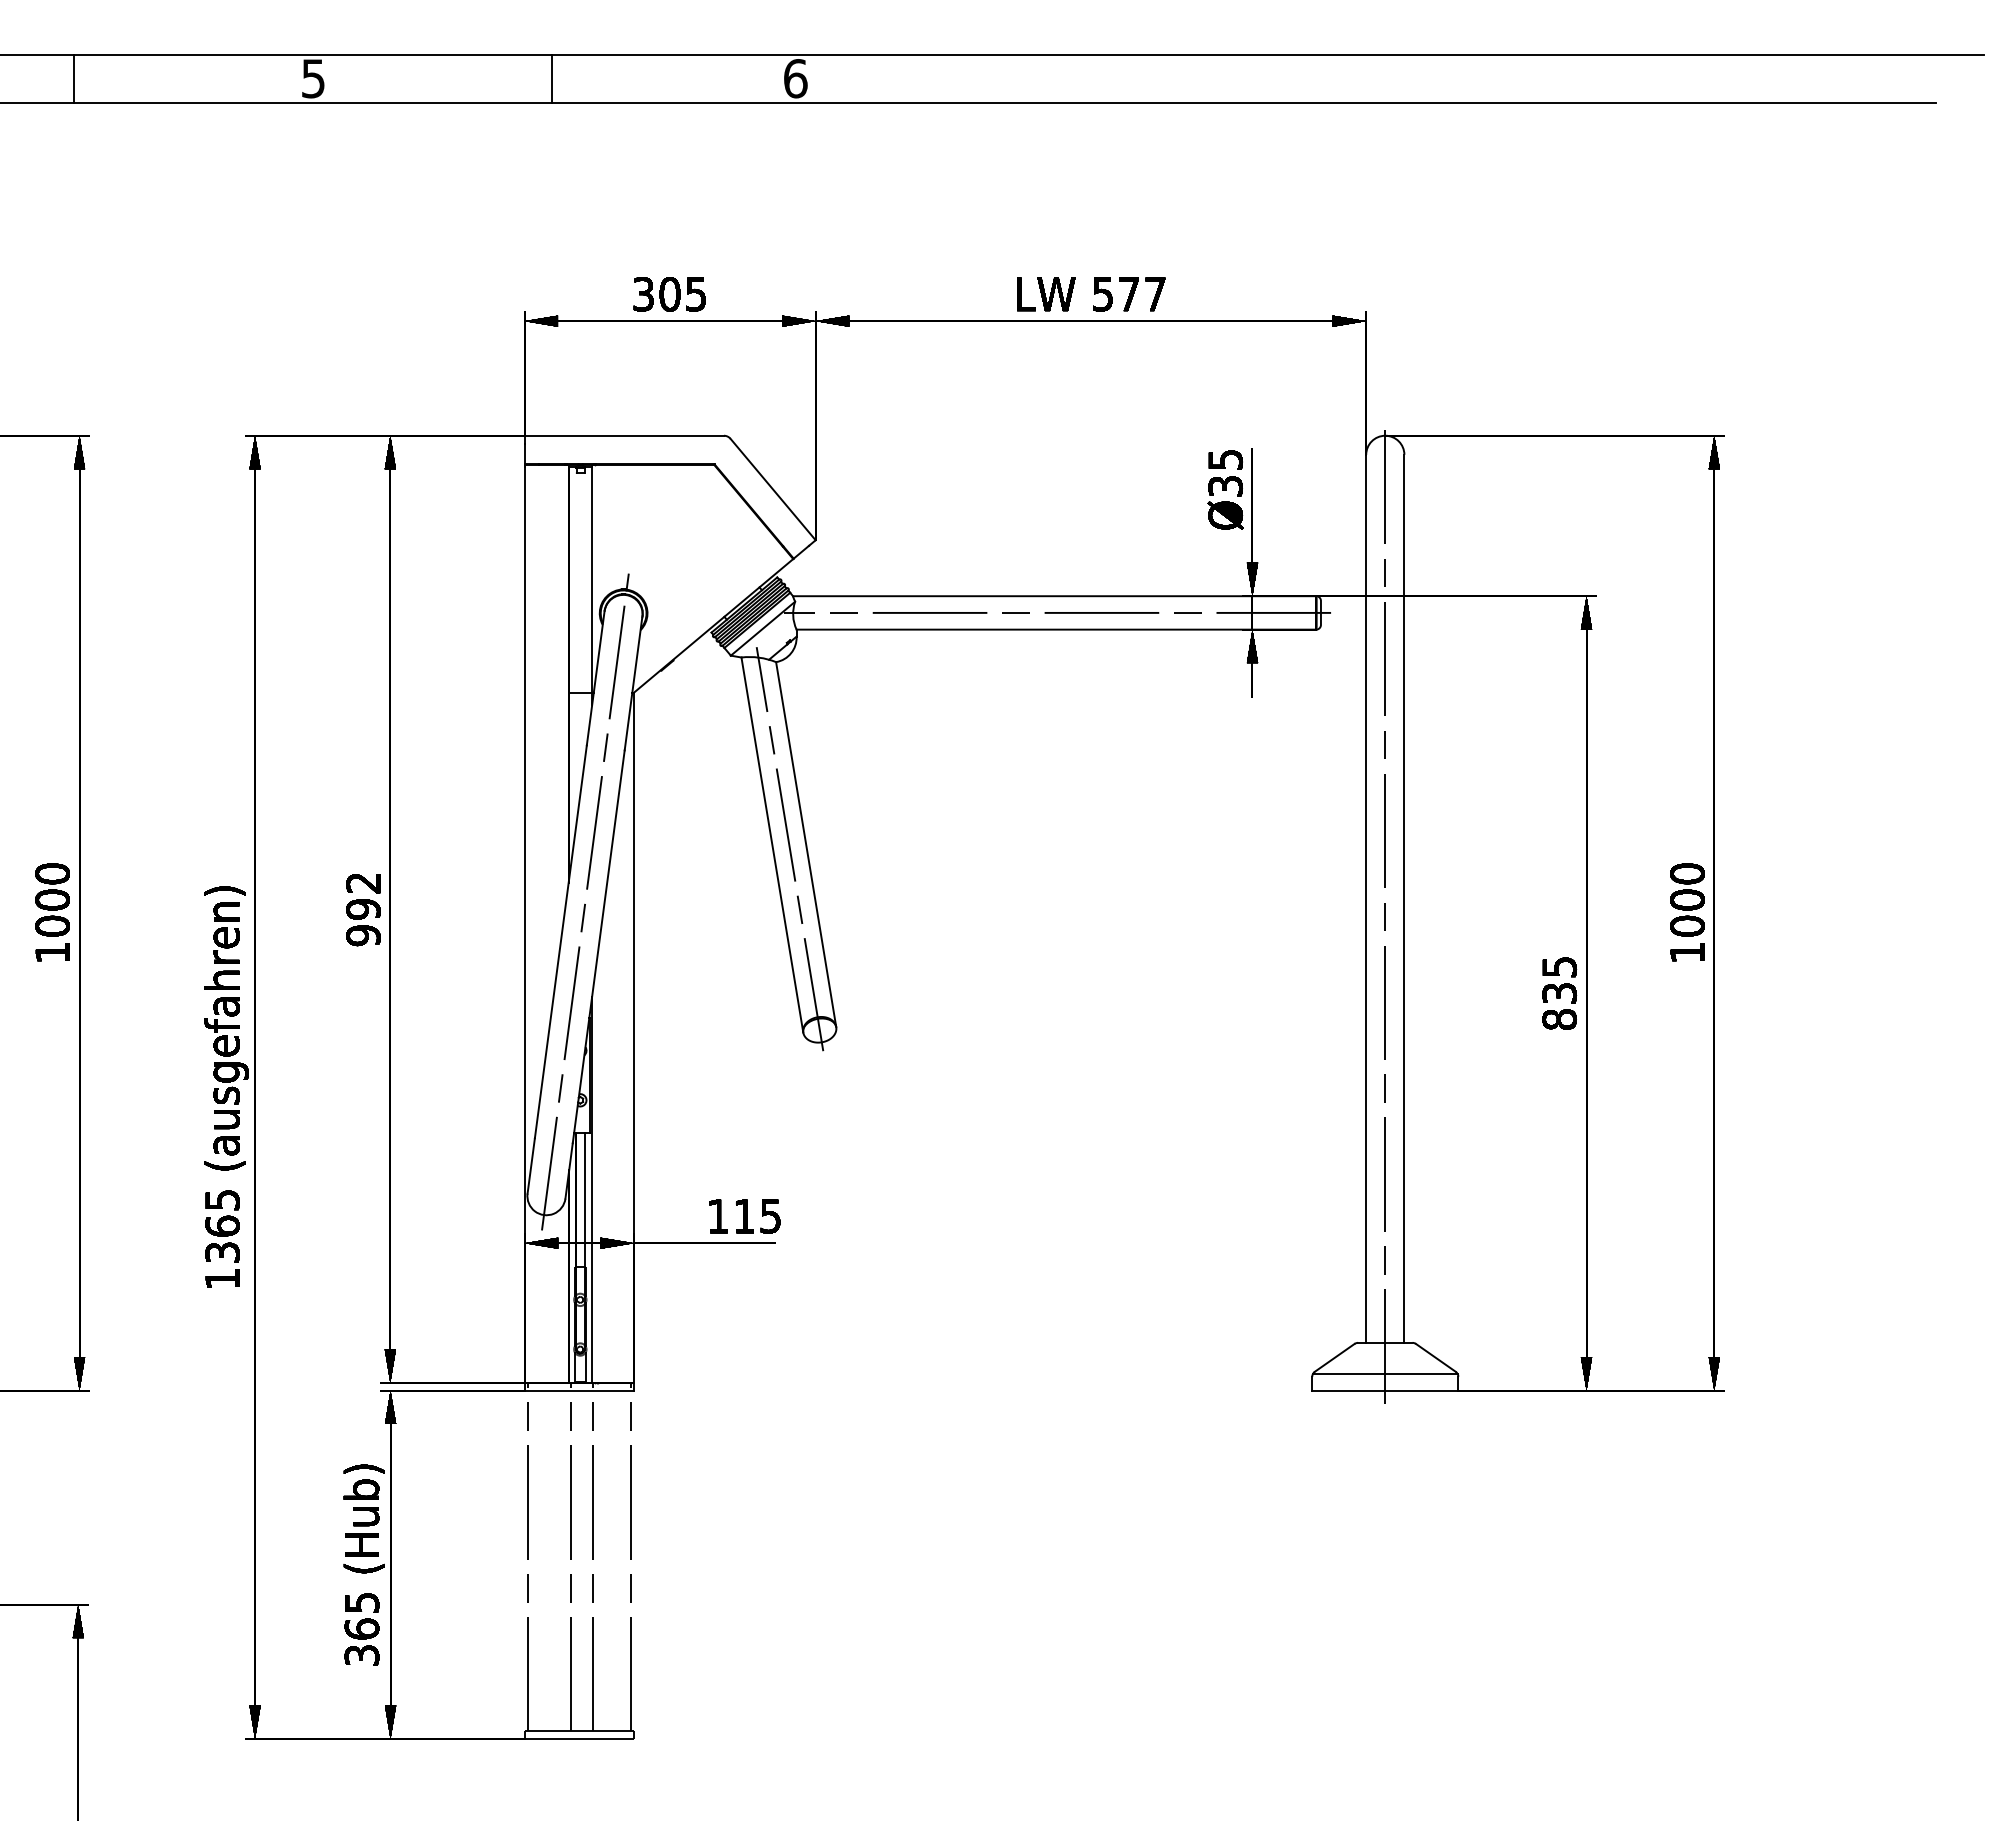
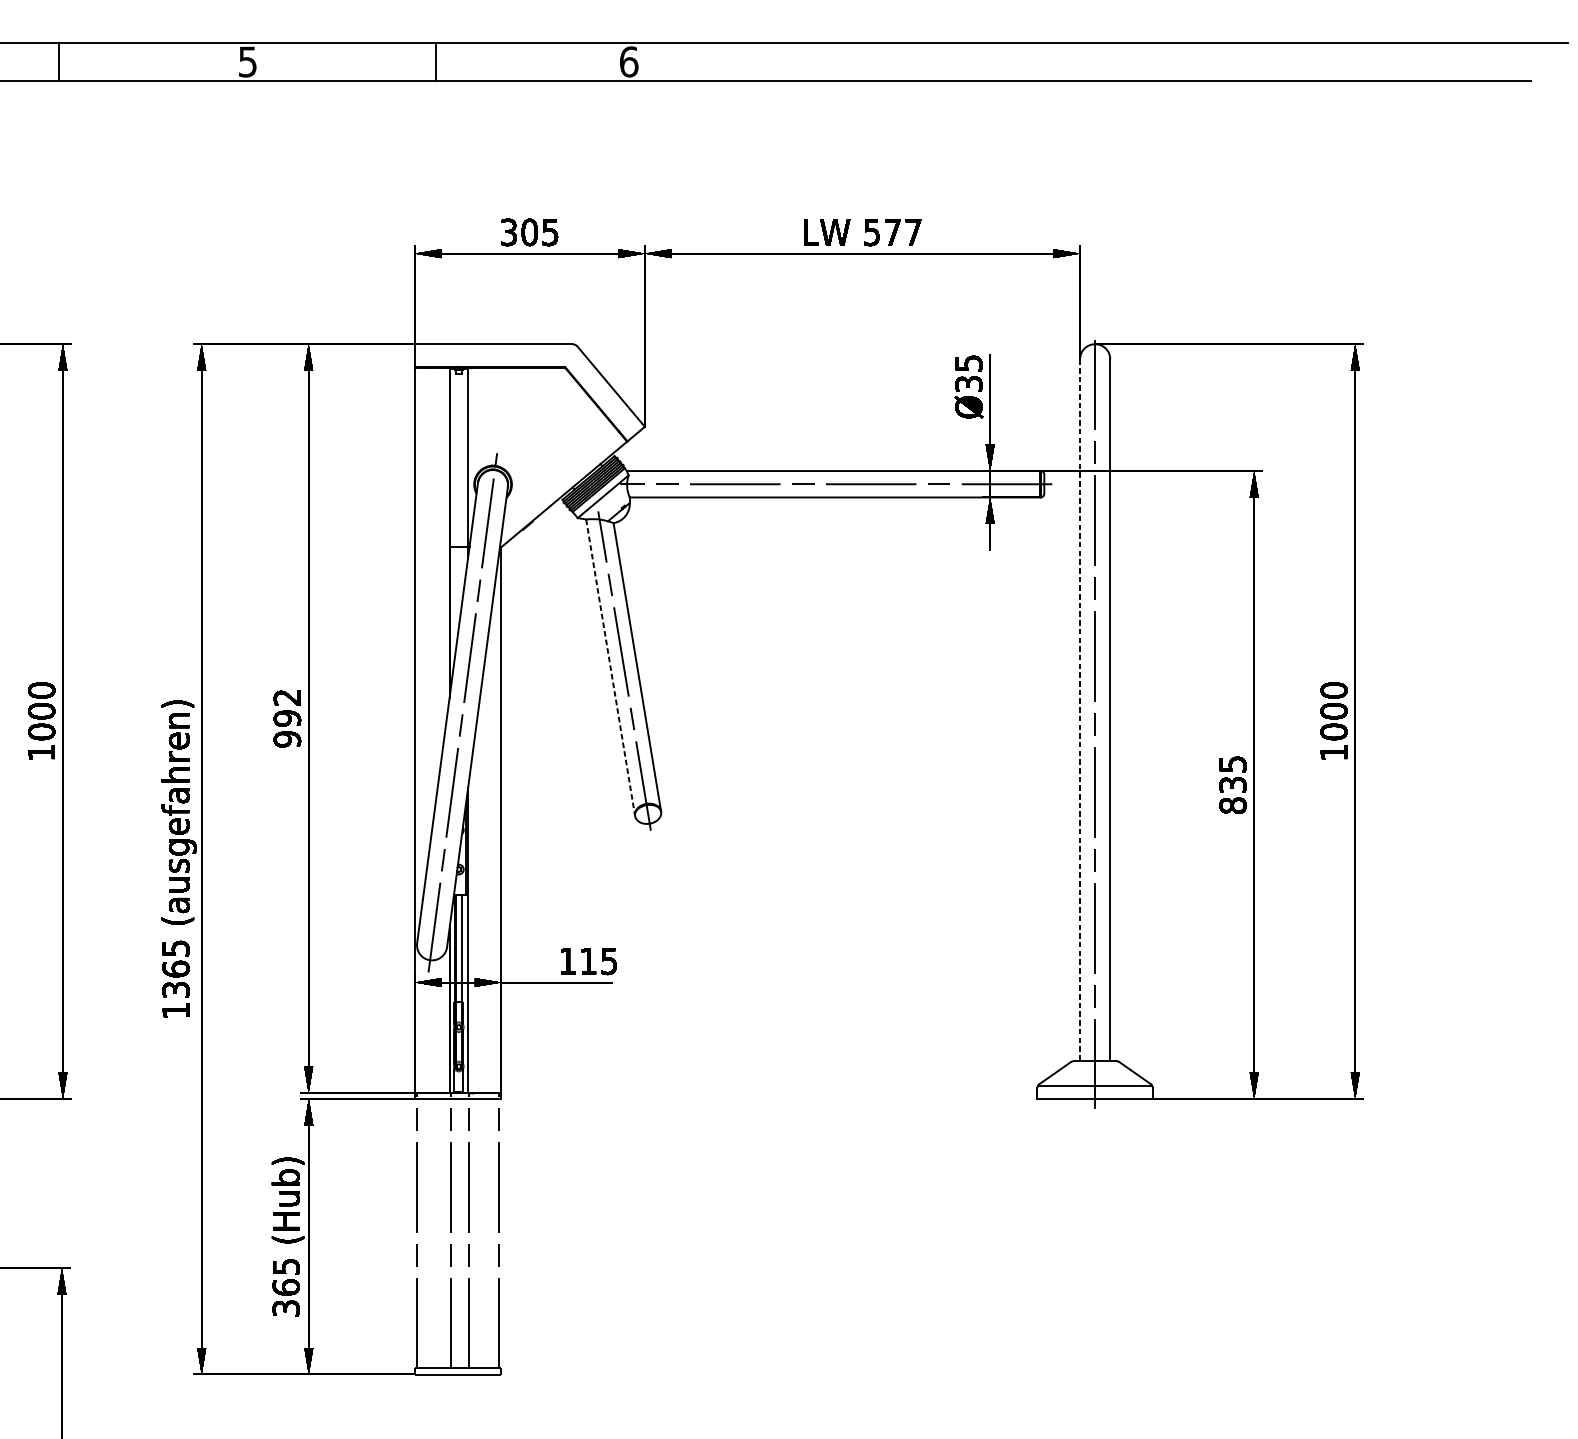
line: (772, 845) -> (610, 668), solid -> dashed
line: (1366, 898) -> (1080, 710), solid -> dashed

